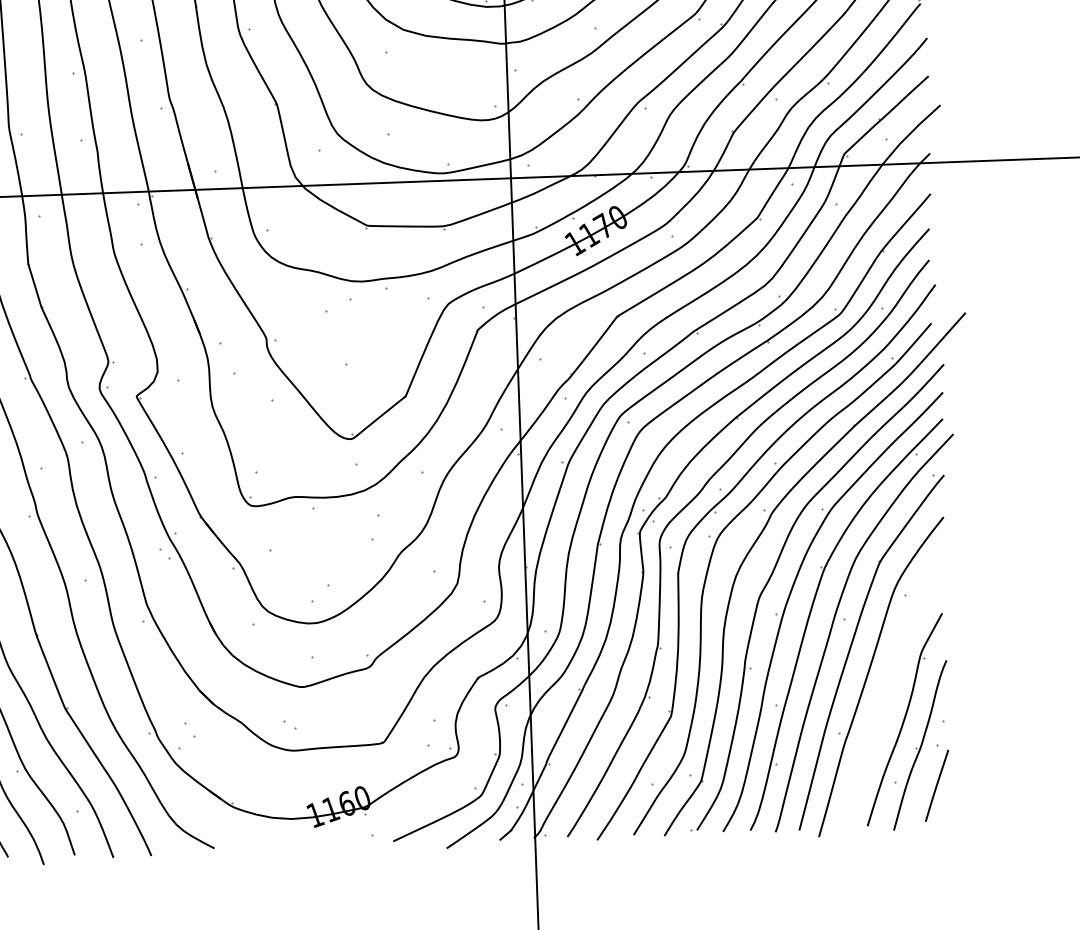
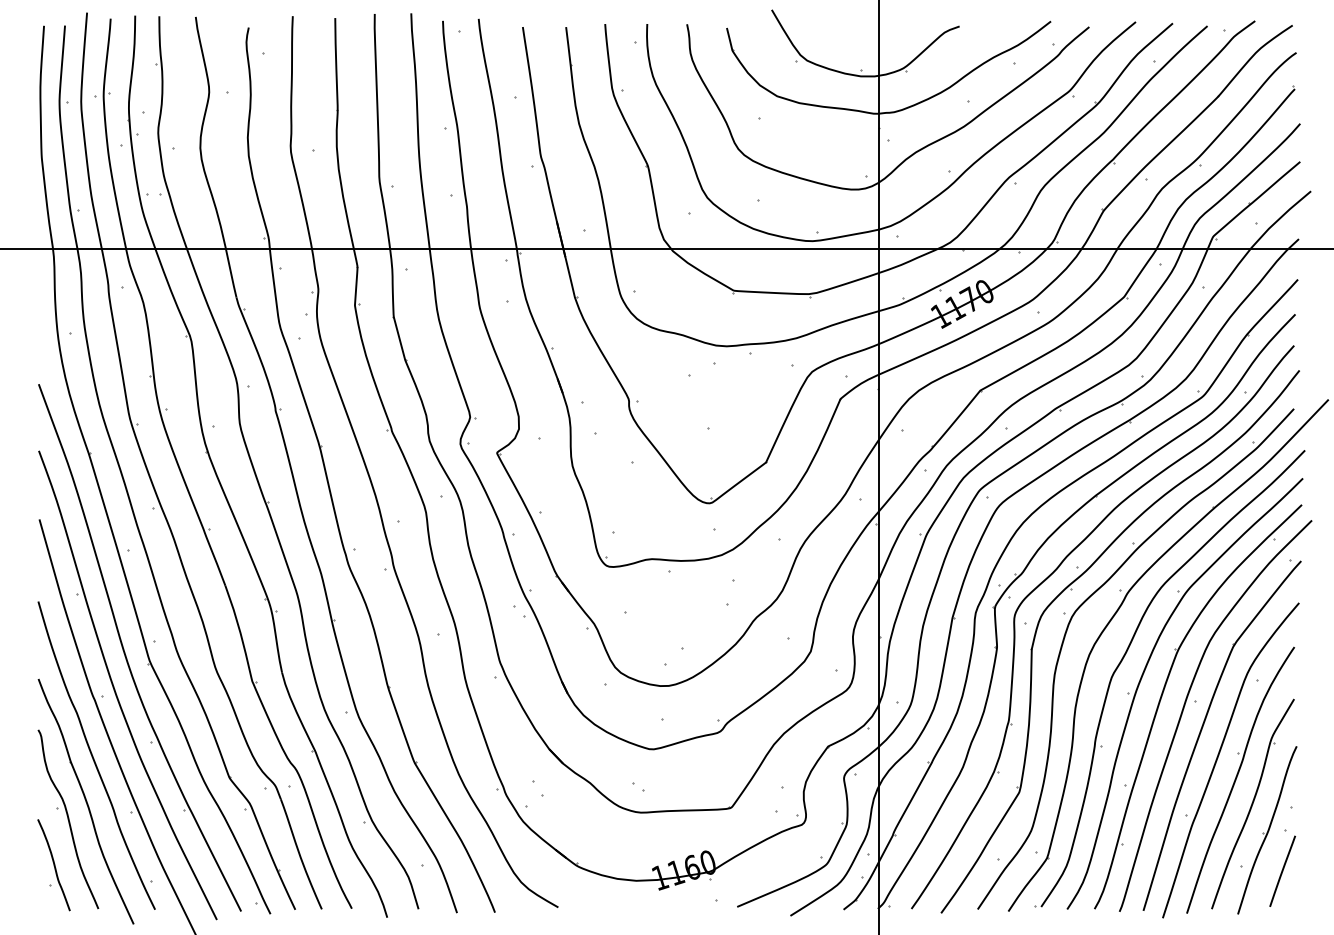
part: (891, 695) -> (1240, 779), added

